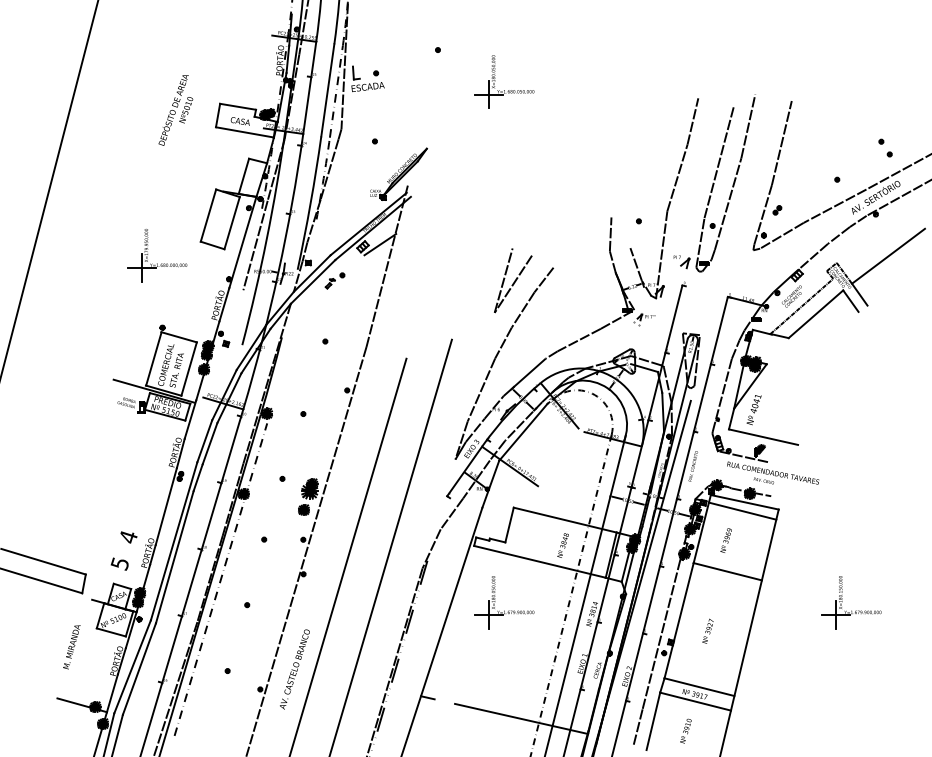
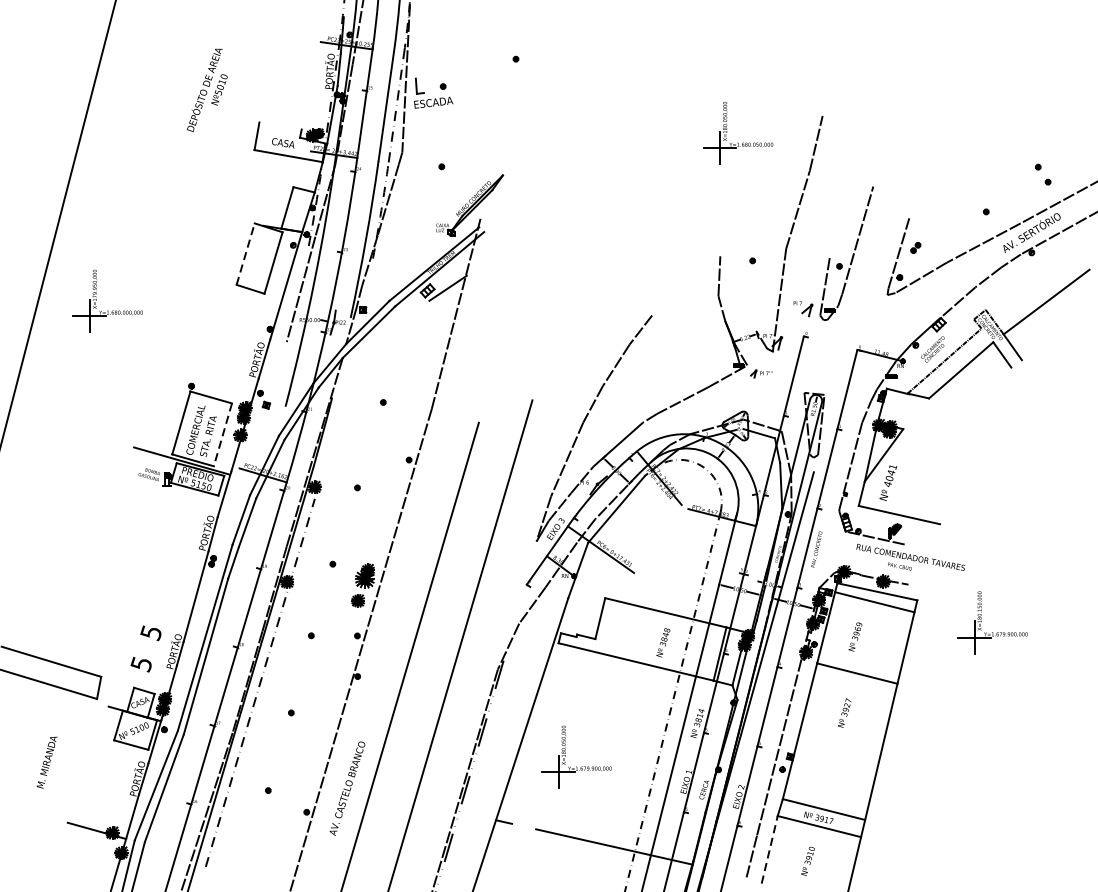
part: (495, 81) -> (727, 132), moved
line: (238, 106) -> (281, 125), removed
text: (175, 110) -> (206, 90), moved
line: (748, 126) -> (881, 149), removed
line: (781, 143) -> (920, 169), removed
line: (719, 161) -> (847, 190), removed
line: (208, 215) -> (245, 254), solid -> dashed
part: (157, 263) -> (107, 310), moved
line: (635, 264) -> (748, 311), removed
part: (334, 280) -> (394, 330), removed
part: (513, 280) -> (604, 330), removed
line: (189, 369) -> (223, 435), solid -> dashed
text: (128, 537) -> (151, 633), 4 -> 5
part: (504, 610) -> (576, 766), moved
part: (851, 610) -> (992, 632), moved
text: (707, 630) -> (844, 712), moved
text: (71, 647) -> (46, 762), moved
line: (653, 720) -> (769, 848), solid -> dashed

